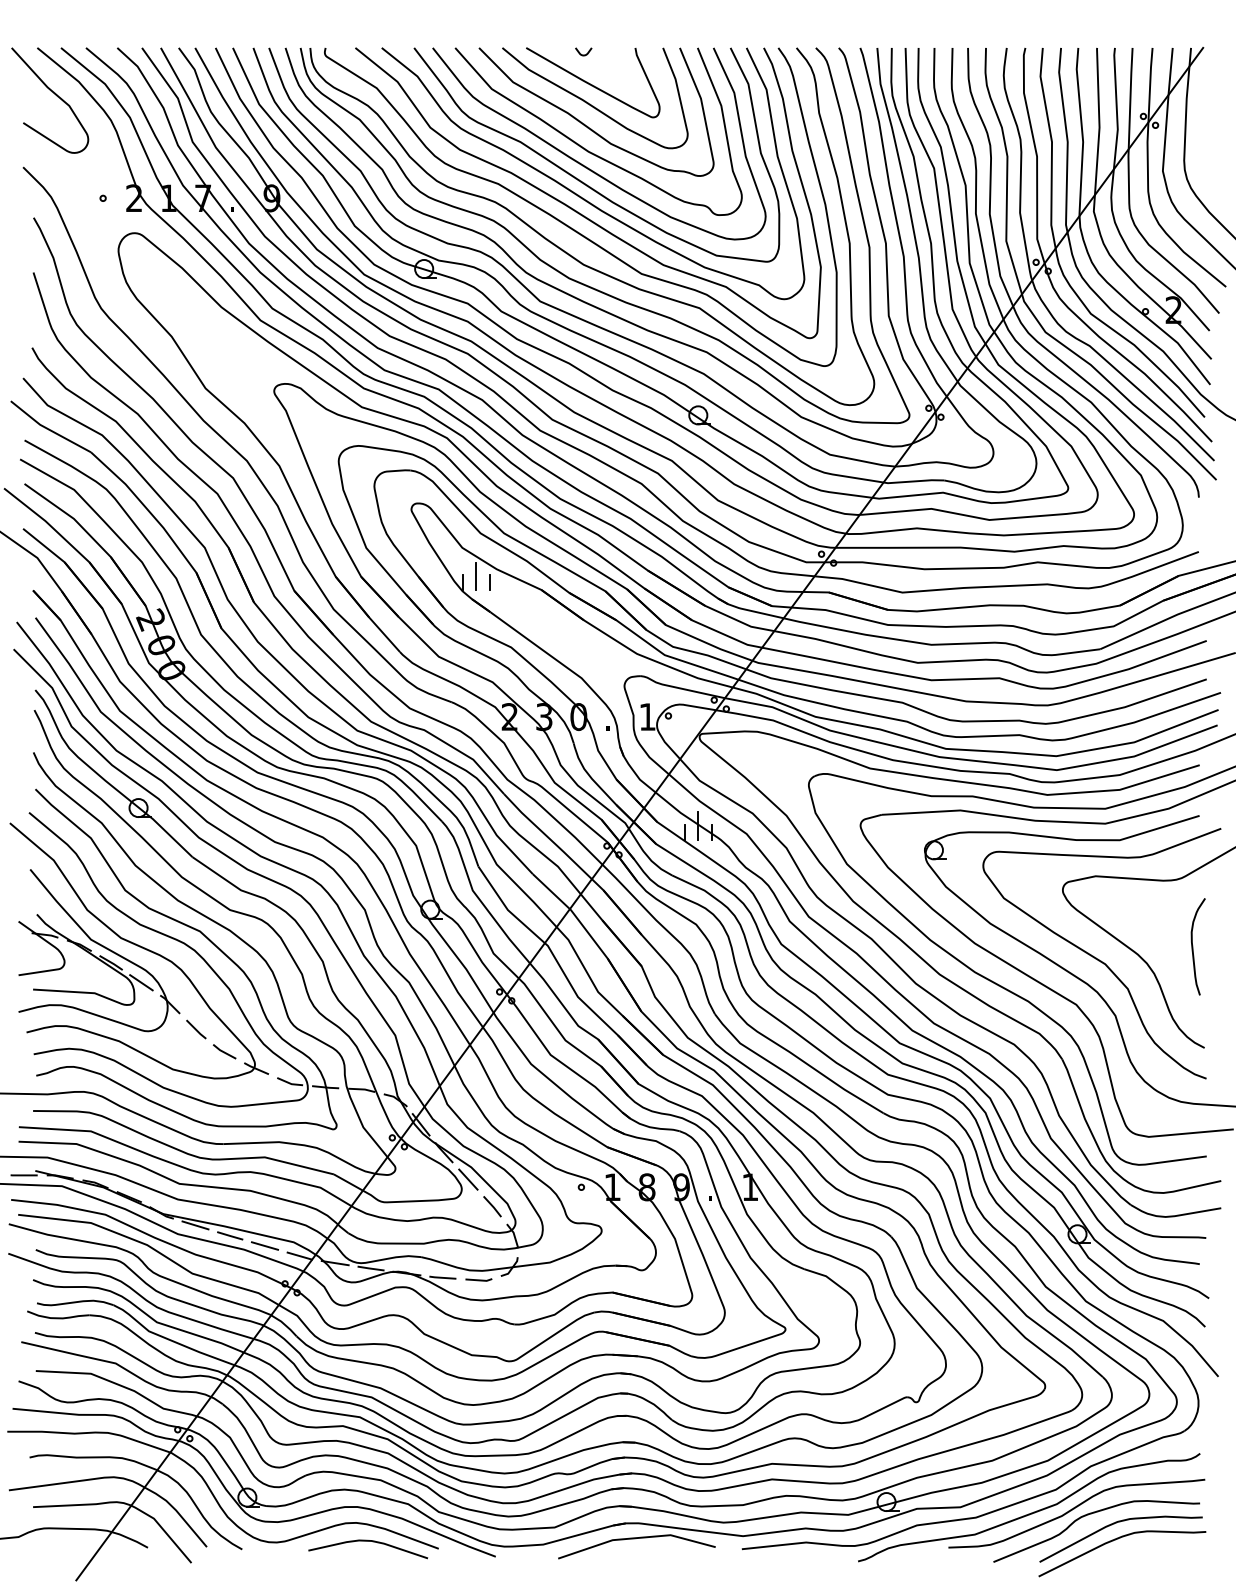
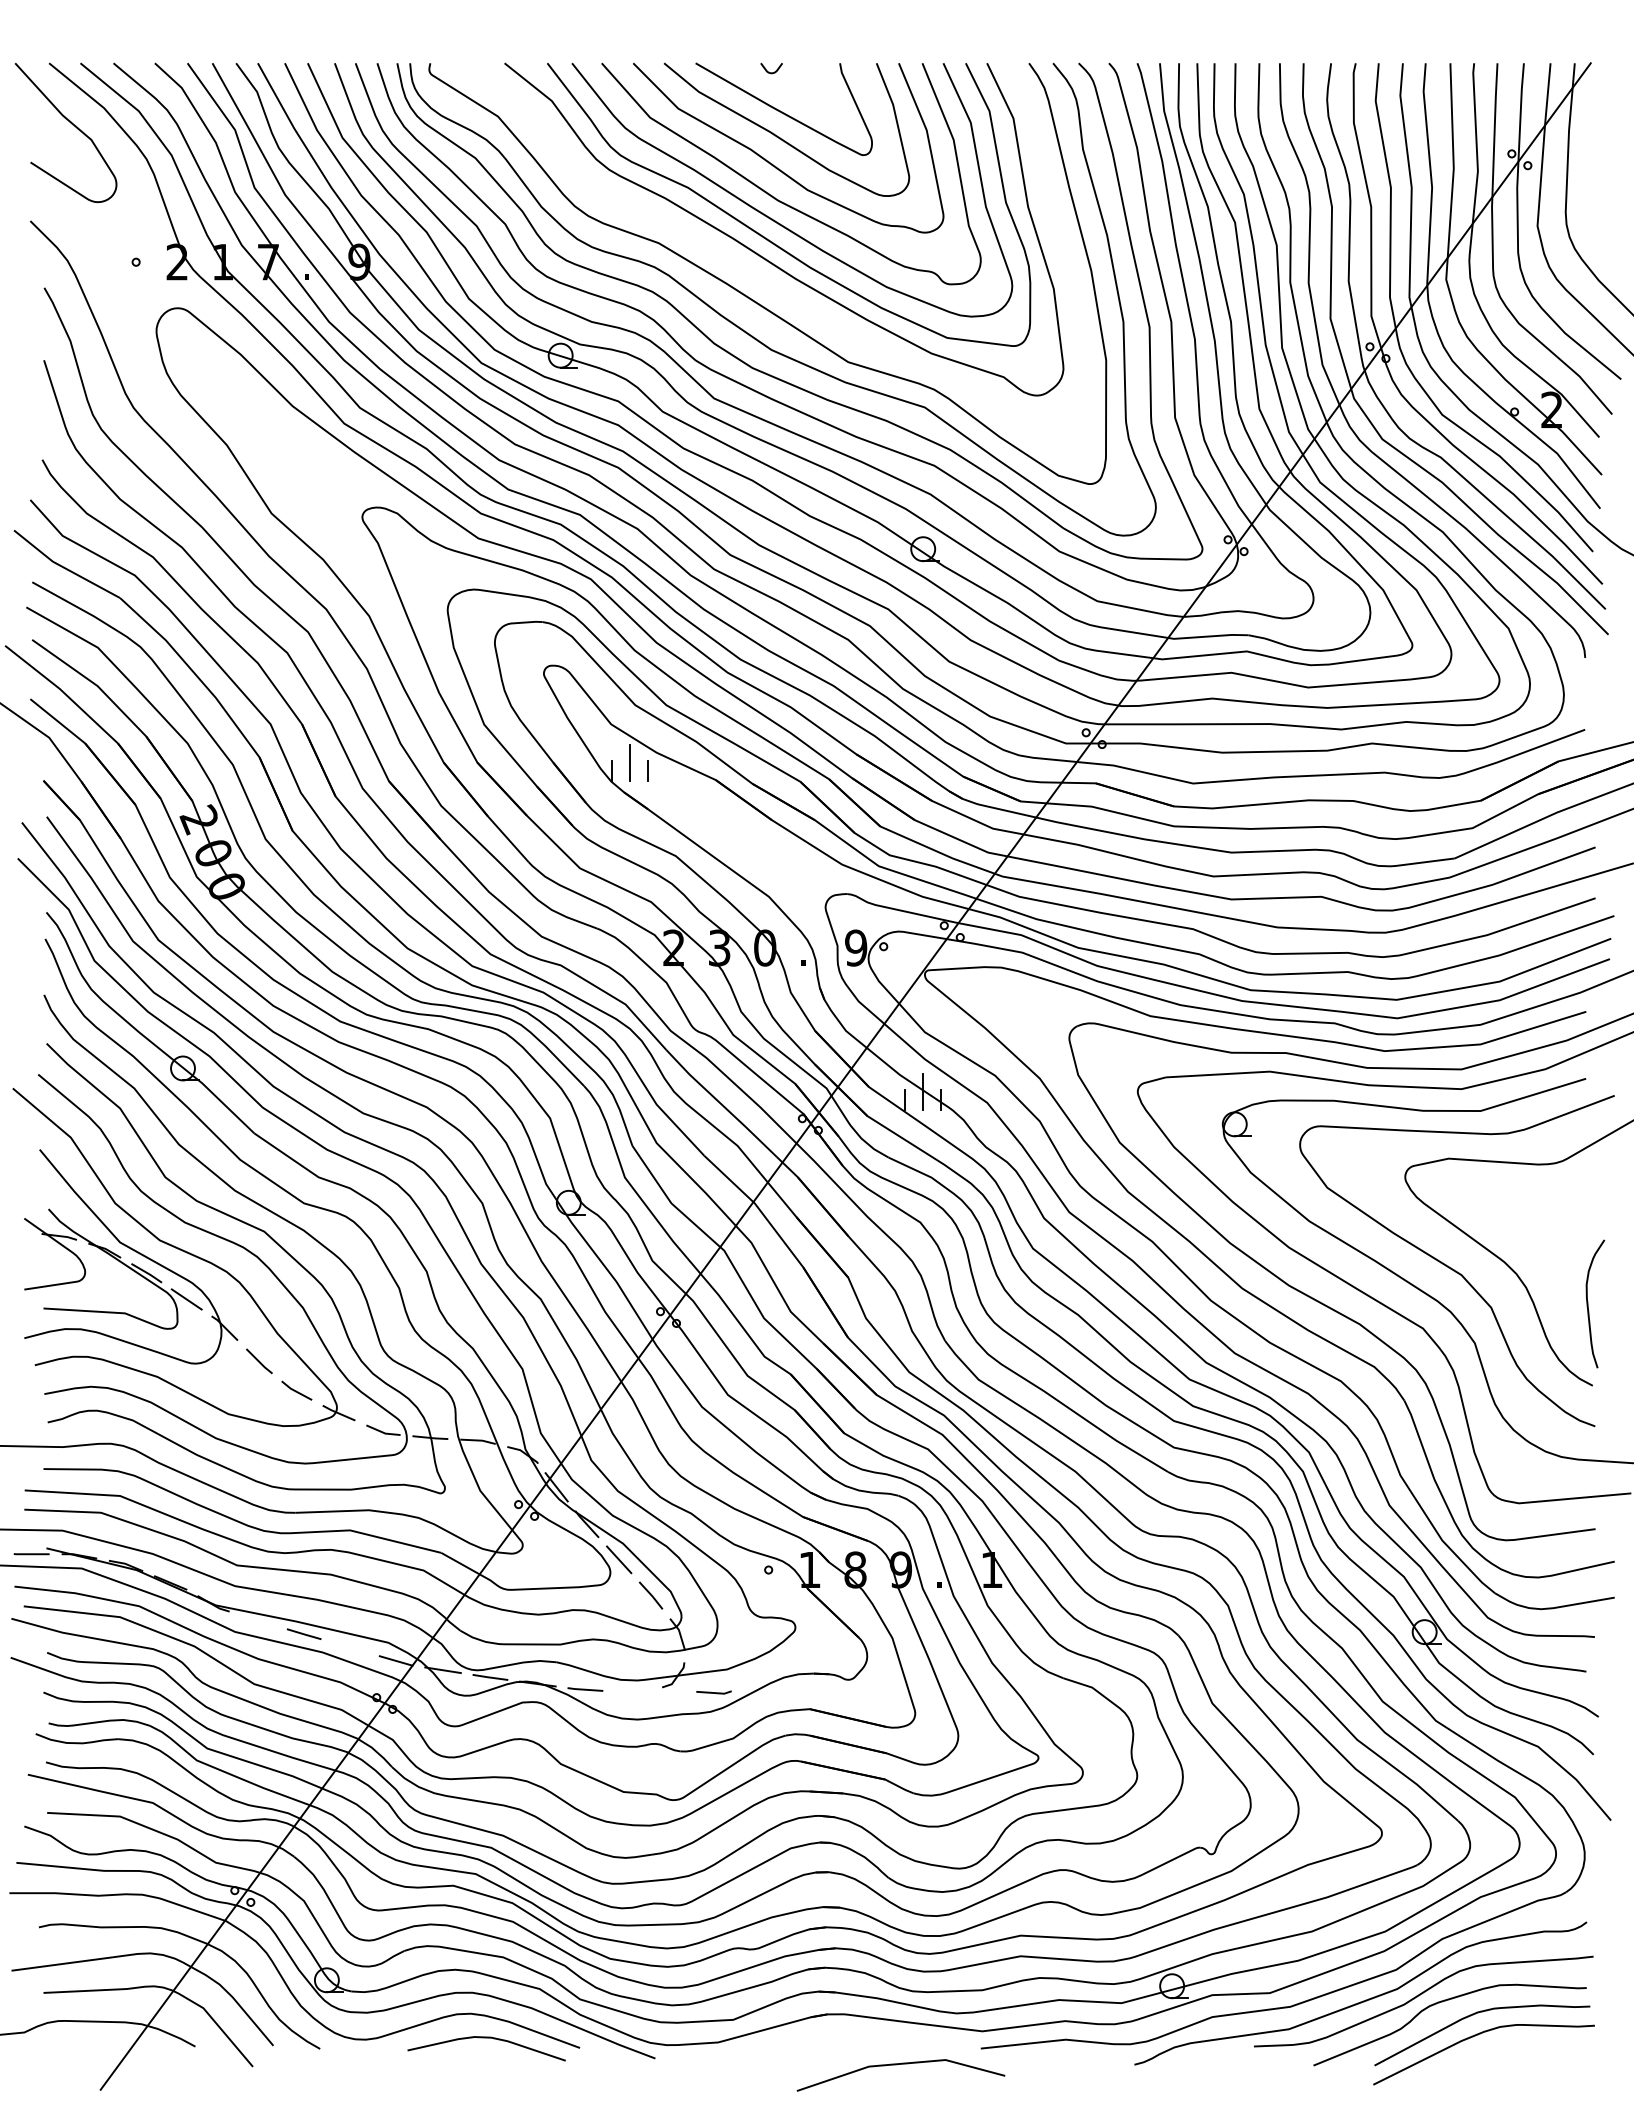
curve: (575, 209) -> (760, 277), removed
text: (647, 716) -> (856, 947), 1 -> 9
curve: (1193, 946) -> (1588, 1303), moved
line: (195, 1225) -> (258, 1620), removed
line: (264, 1245) -> (349, 1647), removed
line: (478, 1279) -> (713, 1692), moved
line: (634, 1539) -> (897, 2065), moved

